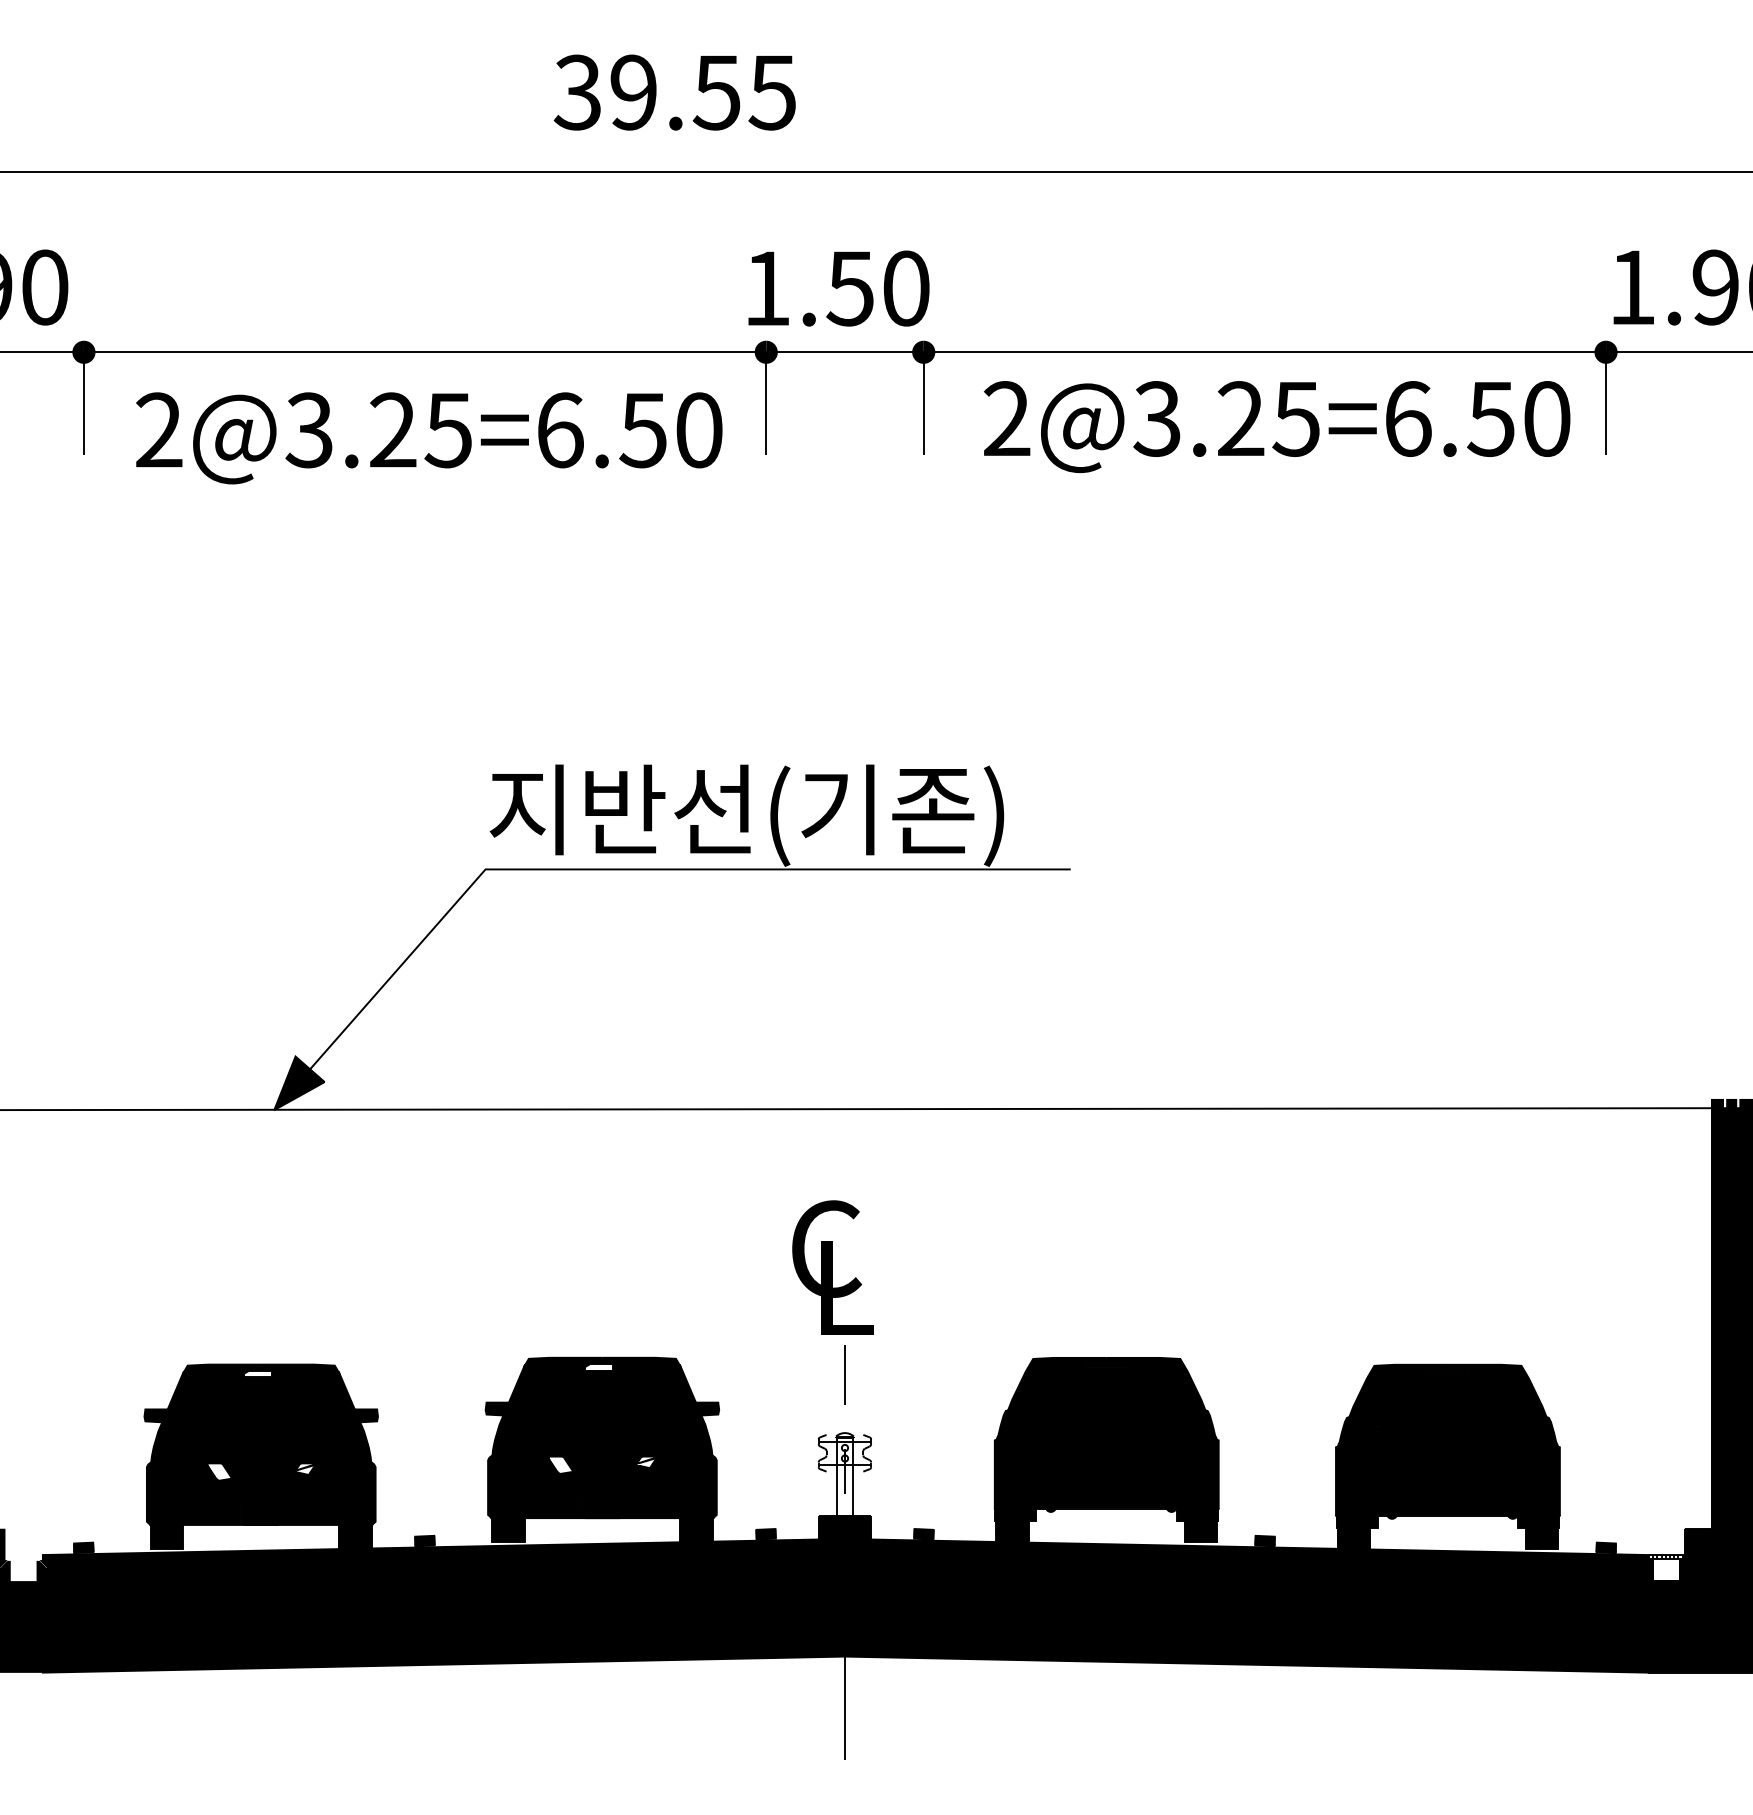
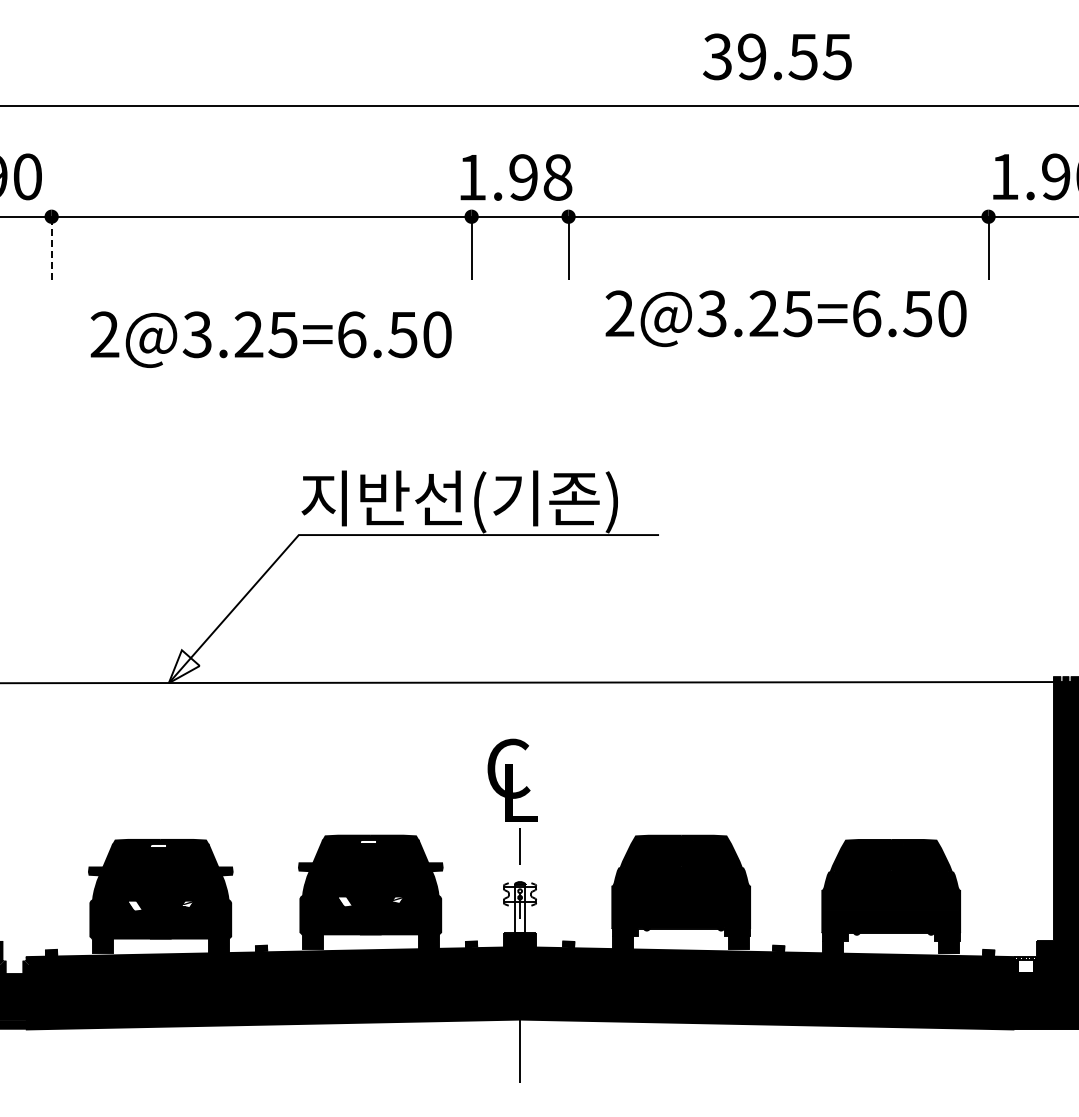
text: (675, 91) -> (777, 56), moved
text: (878, 288) -> (540, 177), 1.50 -> 1.98
line: (83, 403) -> (51, 248), solid -> dashed
text: (1276, 426) -> (785, 318), moved
text: (428, 437) -> (270, 339), moved
fill: (298, 1082) -> (183, 666), removed

